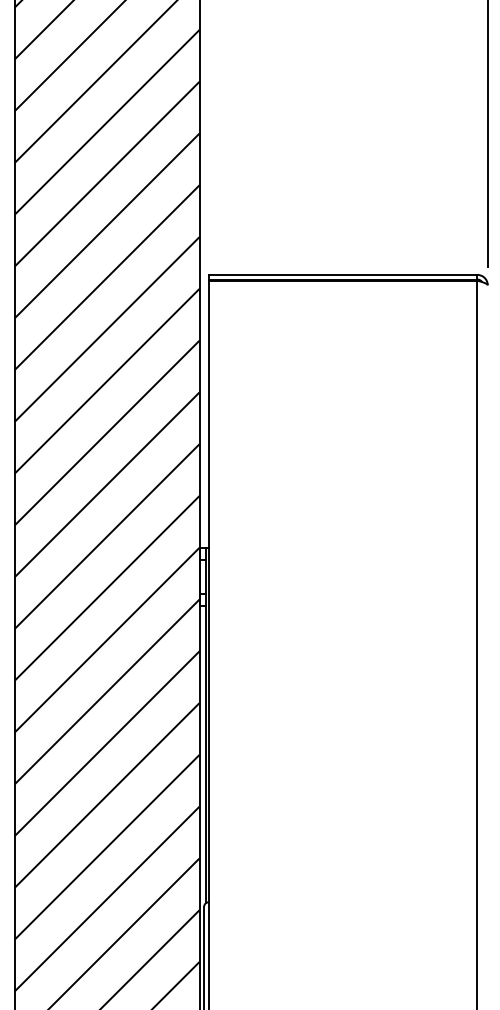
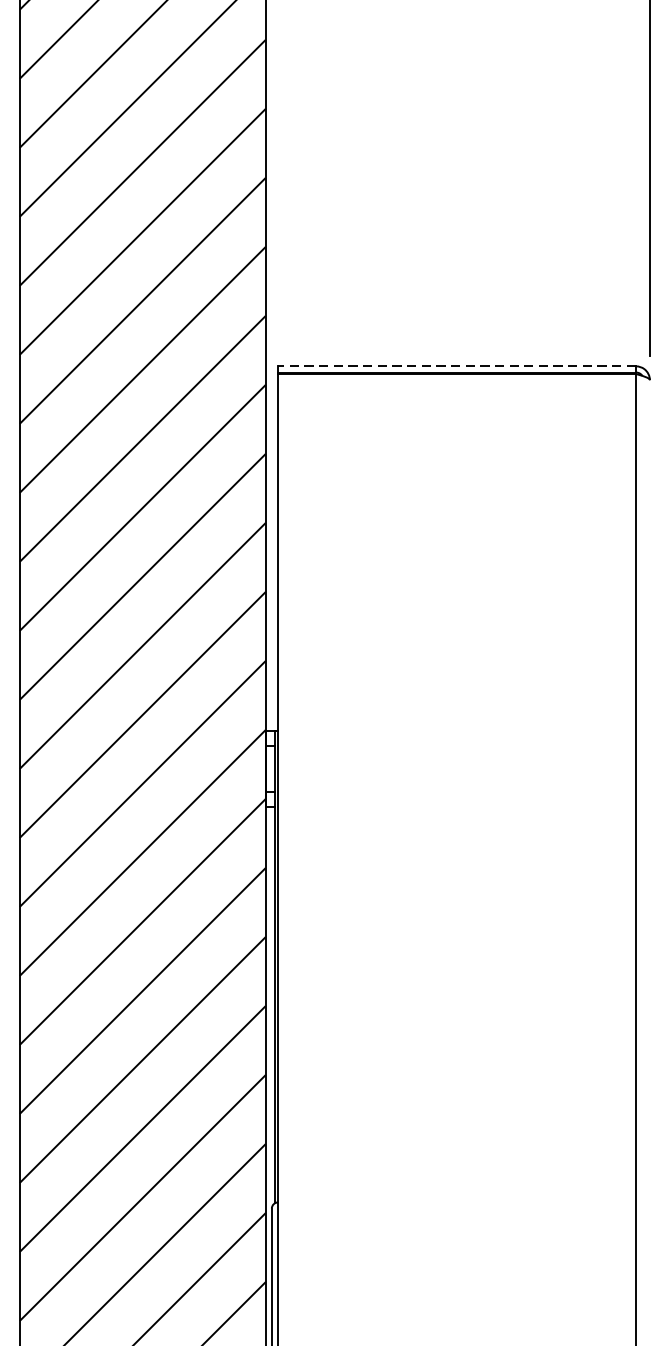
line: (342, 274) -> (456, 365), solid -> dashed

